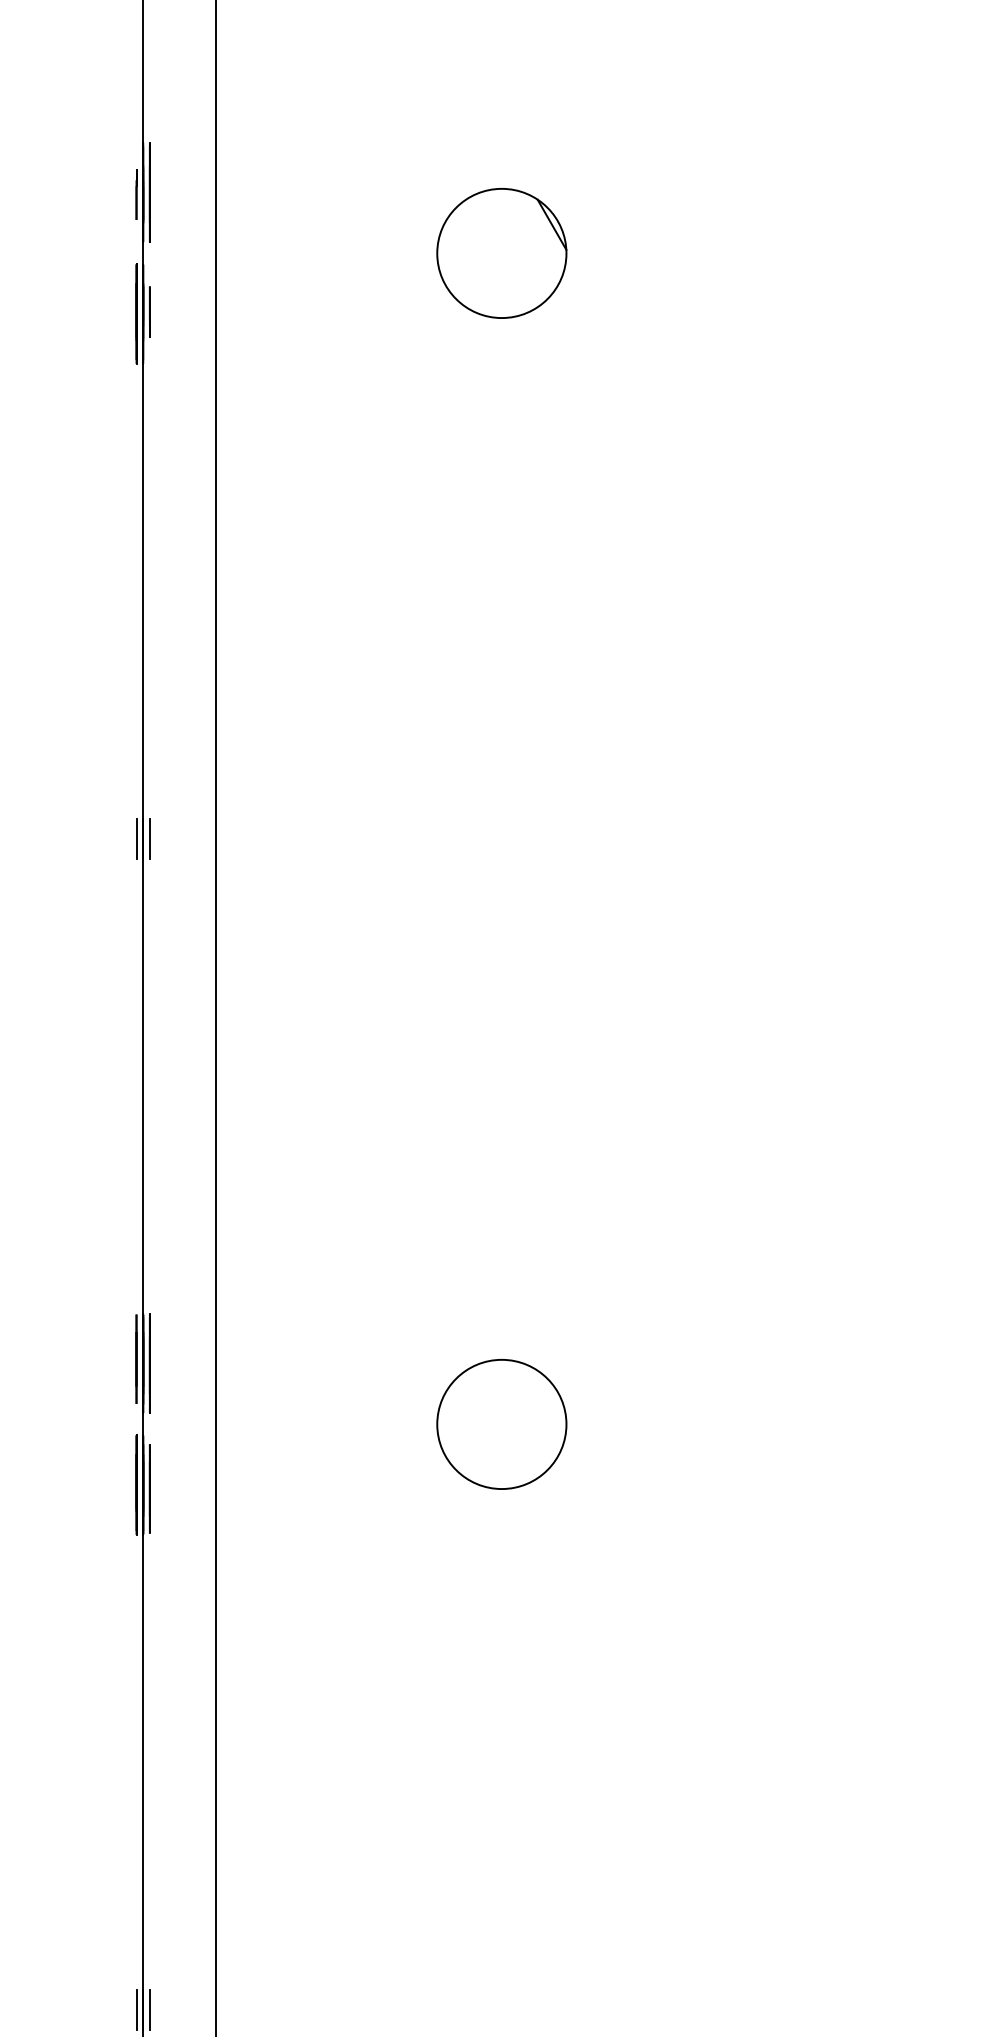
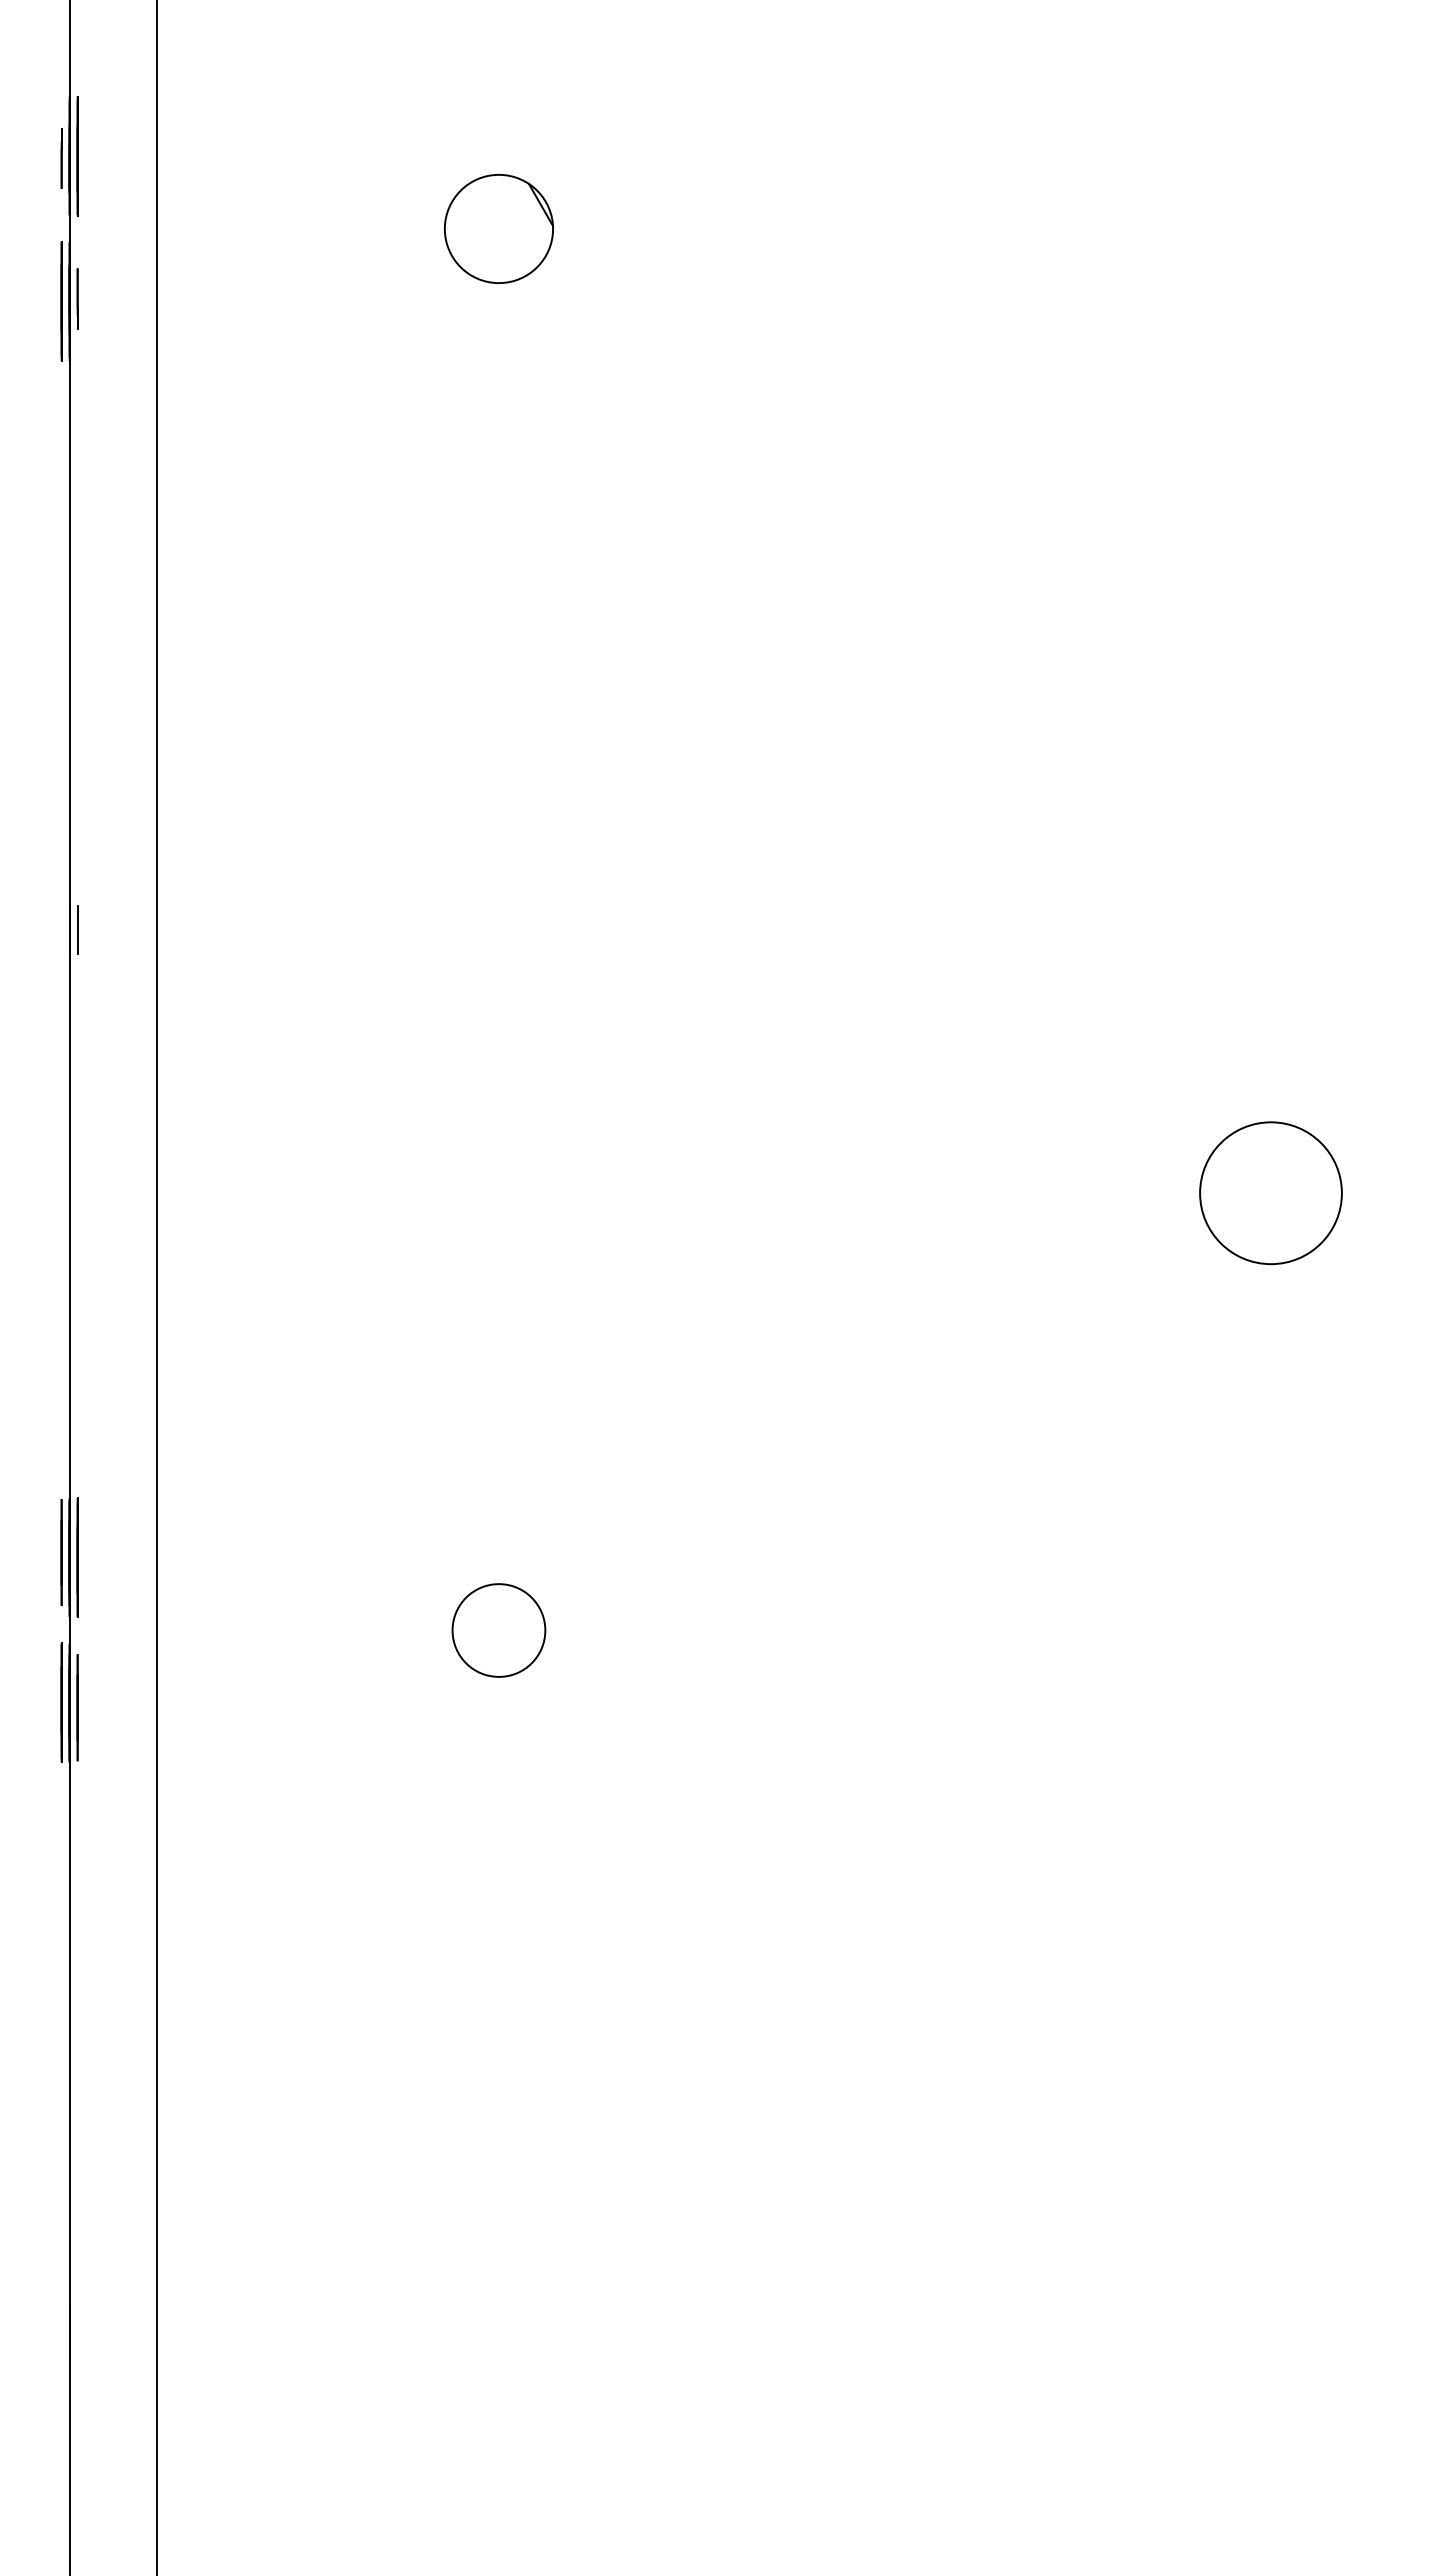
part: (501, 253) -> (498, 228), size x0.7
line: (136, 838) -> (61, 929), removed
circle: (501, 1424) -> (498, 1630), size x0.6
line: (136, 2009) -> (61, 2330), removed
line: (149, 2010) -> (77, 2331), removed

